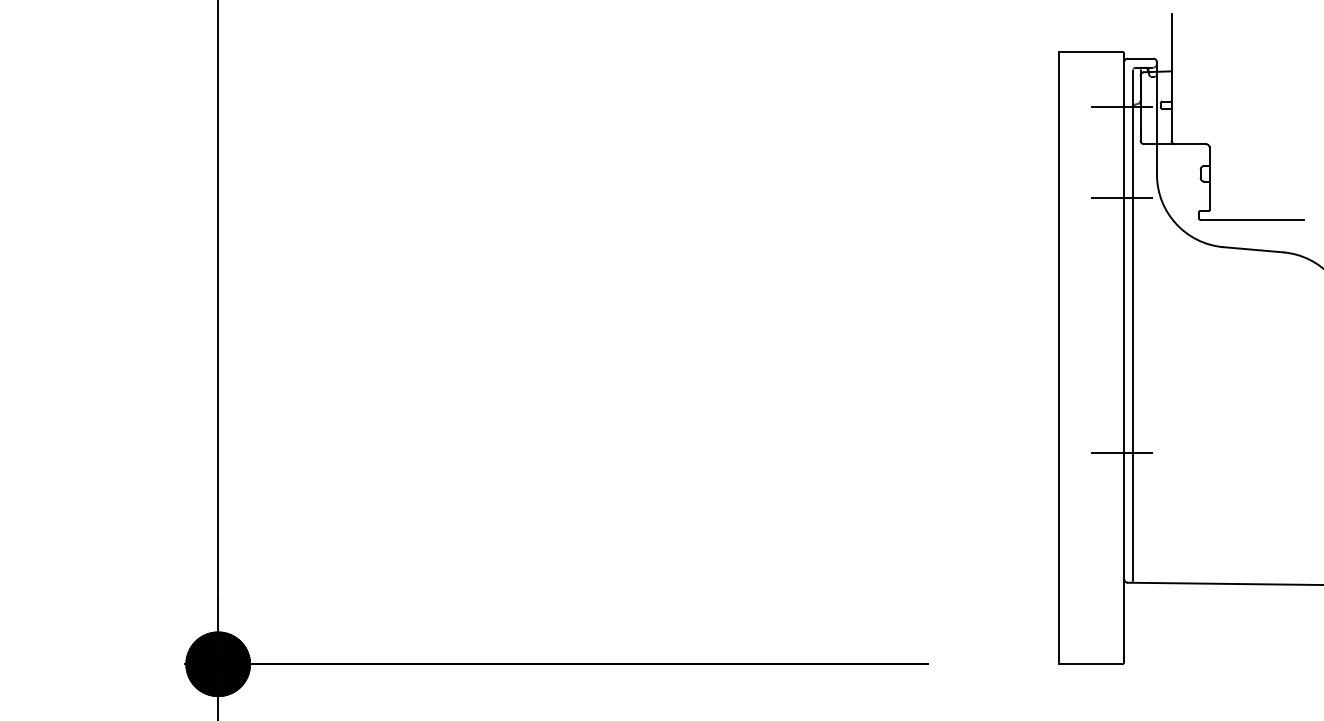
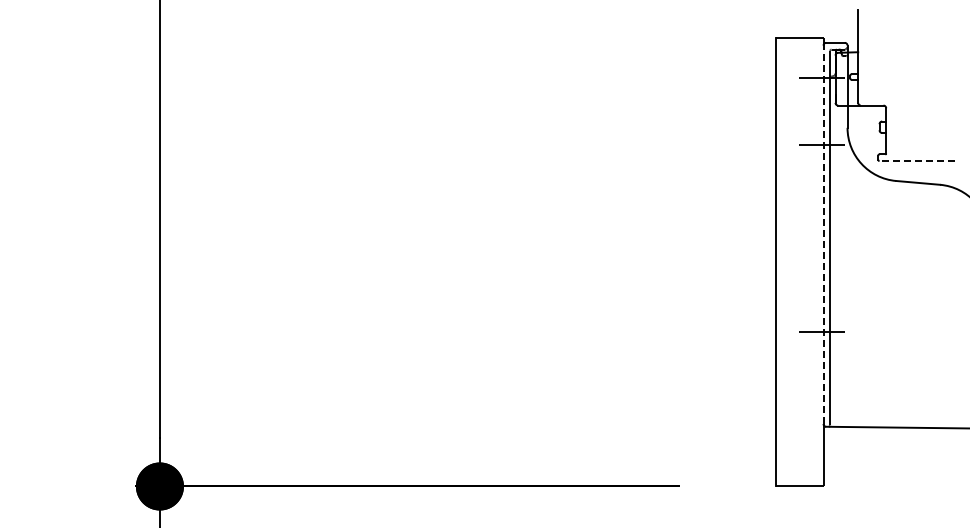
line: (1252, 220) -> (917, 161), solid -> dashed
line: (1124, 320) -> (823, 234), solid -> dashed

